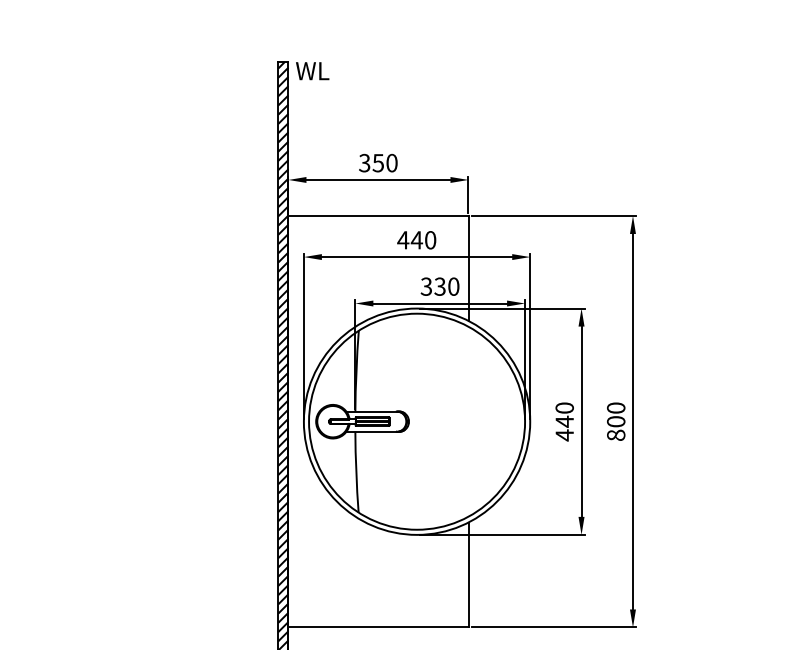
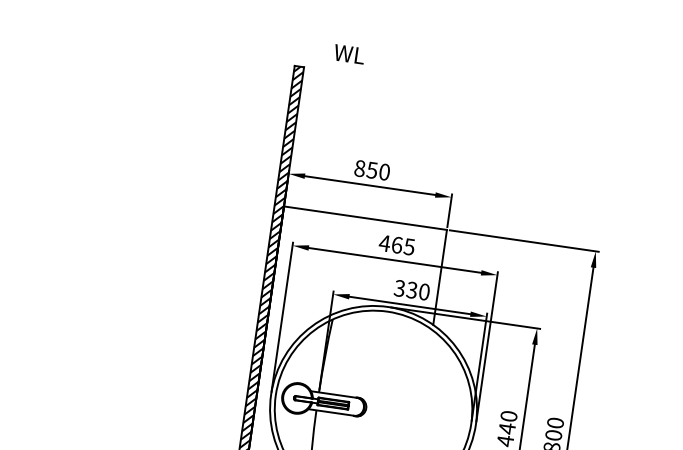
text: (312, 71) -> (349, 54), moved
text: (364, 163) -> (359, 168), 350 -> 850
text: (423, 240) -> (403, 246), 440 -> 465

